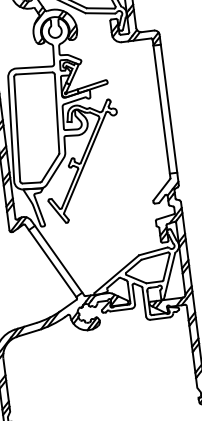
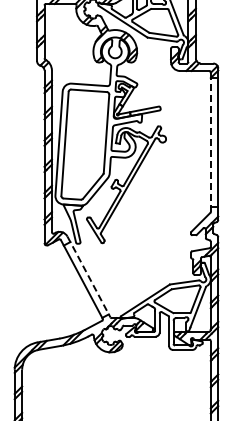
line: (161, 109) -> (210, 142), solid -> dashed
line: (57, 258) -> (88, 277), solid -> dashed

